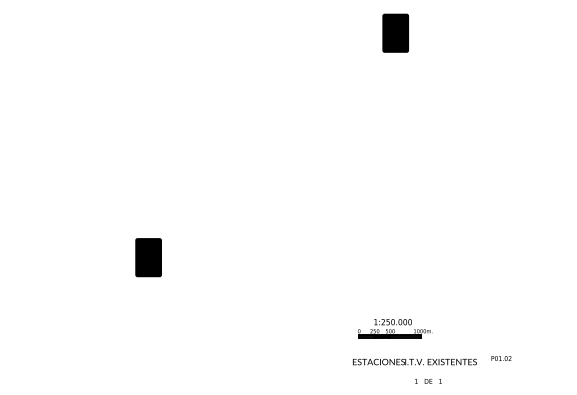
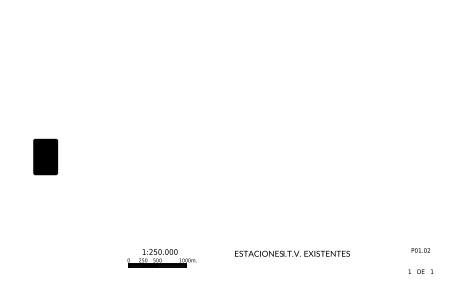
part: (395, 328) -> (162, 257), moved
text: (501, 358) -> (420, 250), moved
text: (428, 381) -> (420, 271), moved

